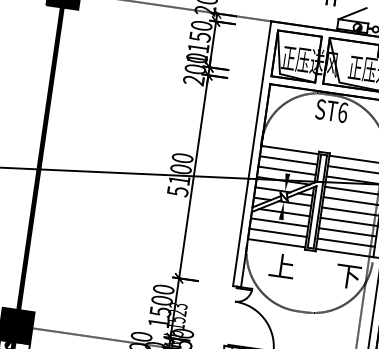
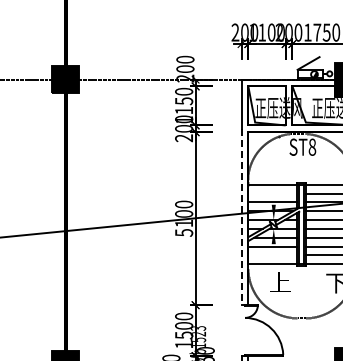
text: (343, 111) -> (312, 146), ST6 -> ST8
line: (288, 160) -> (272, 193), removed
line: (247, 183) -> (241, 217), solid -> dashed
line: (277, 233) -> (272, 255), removed

